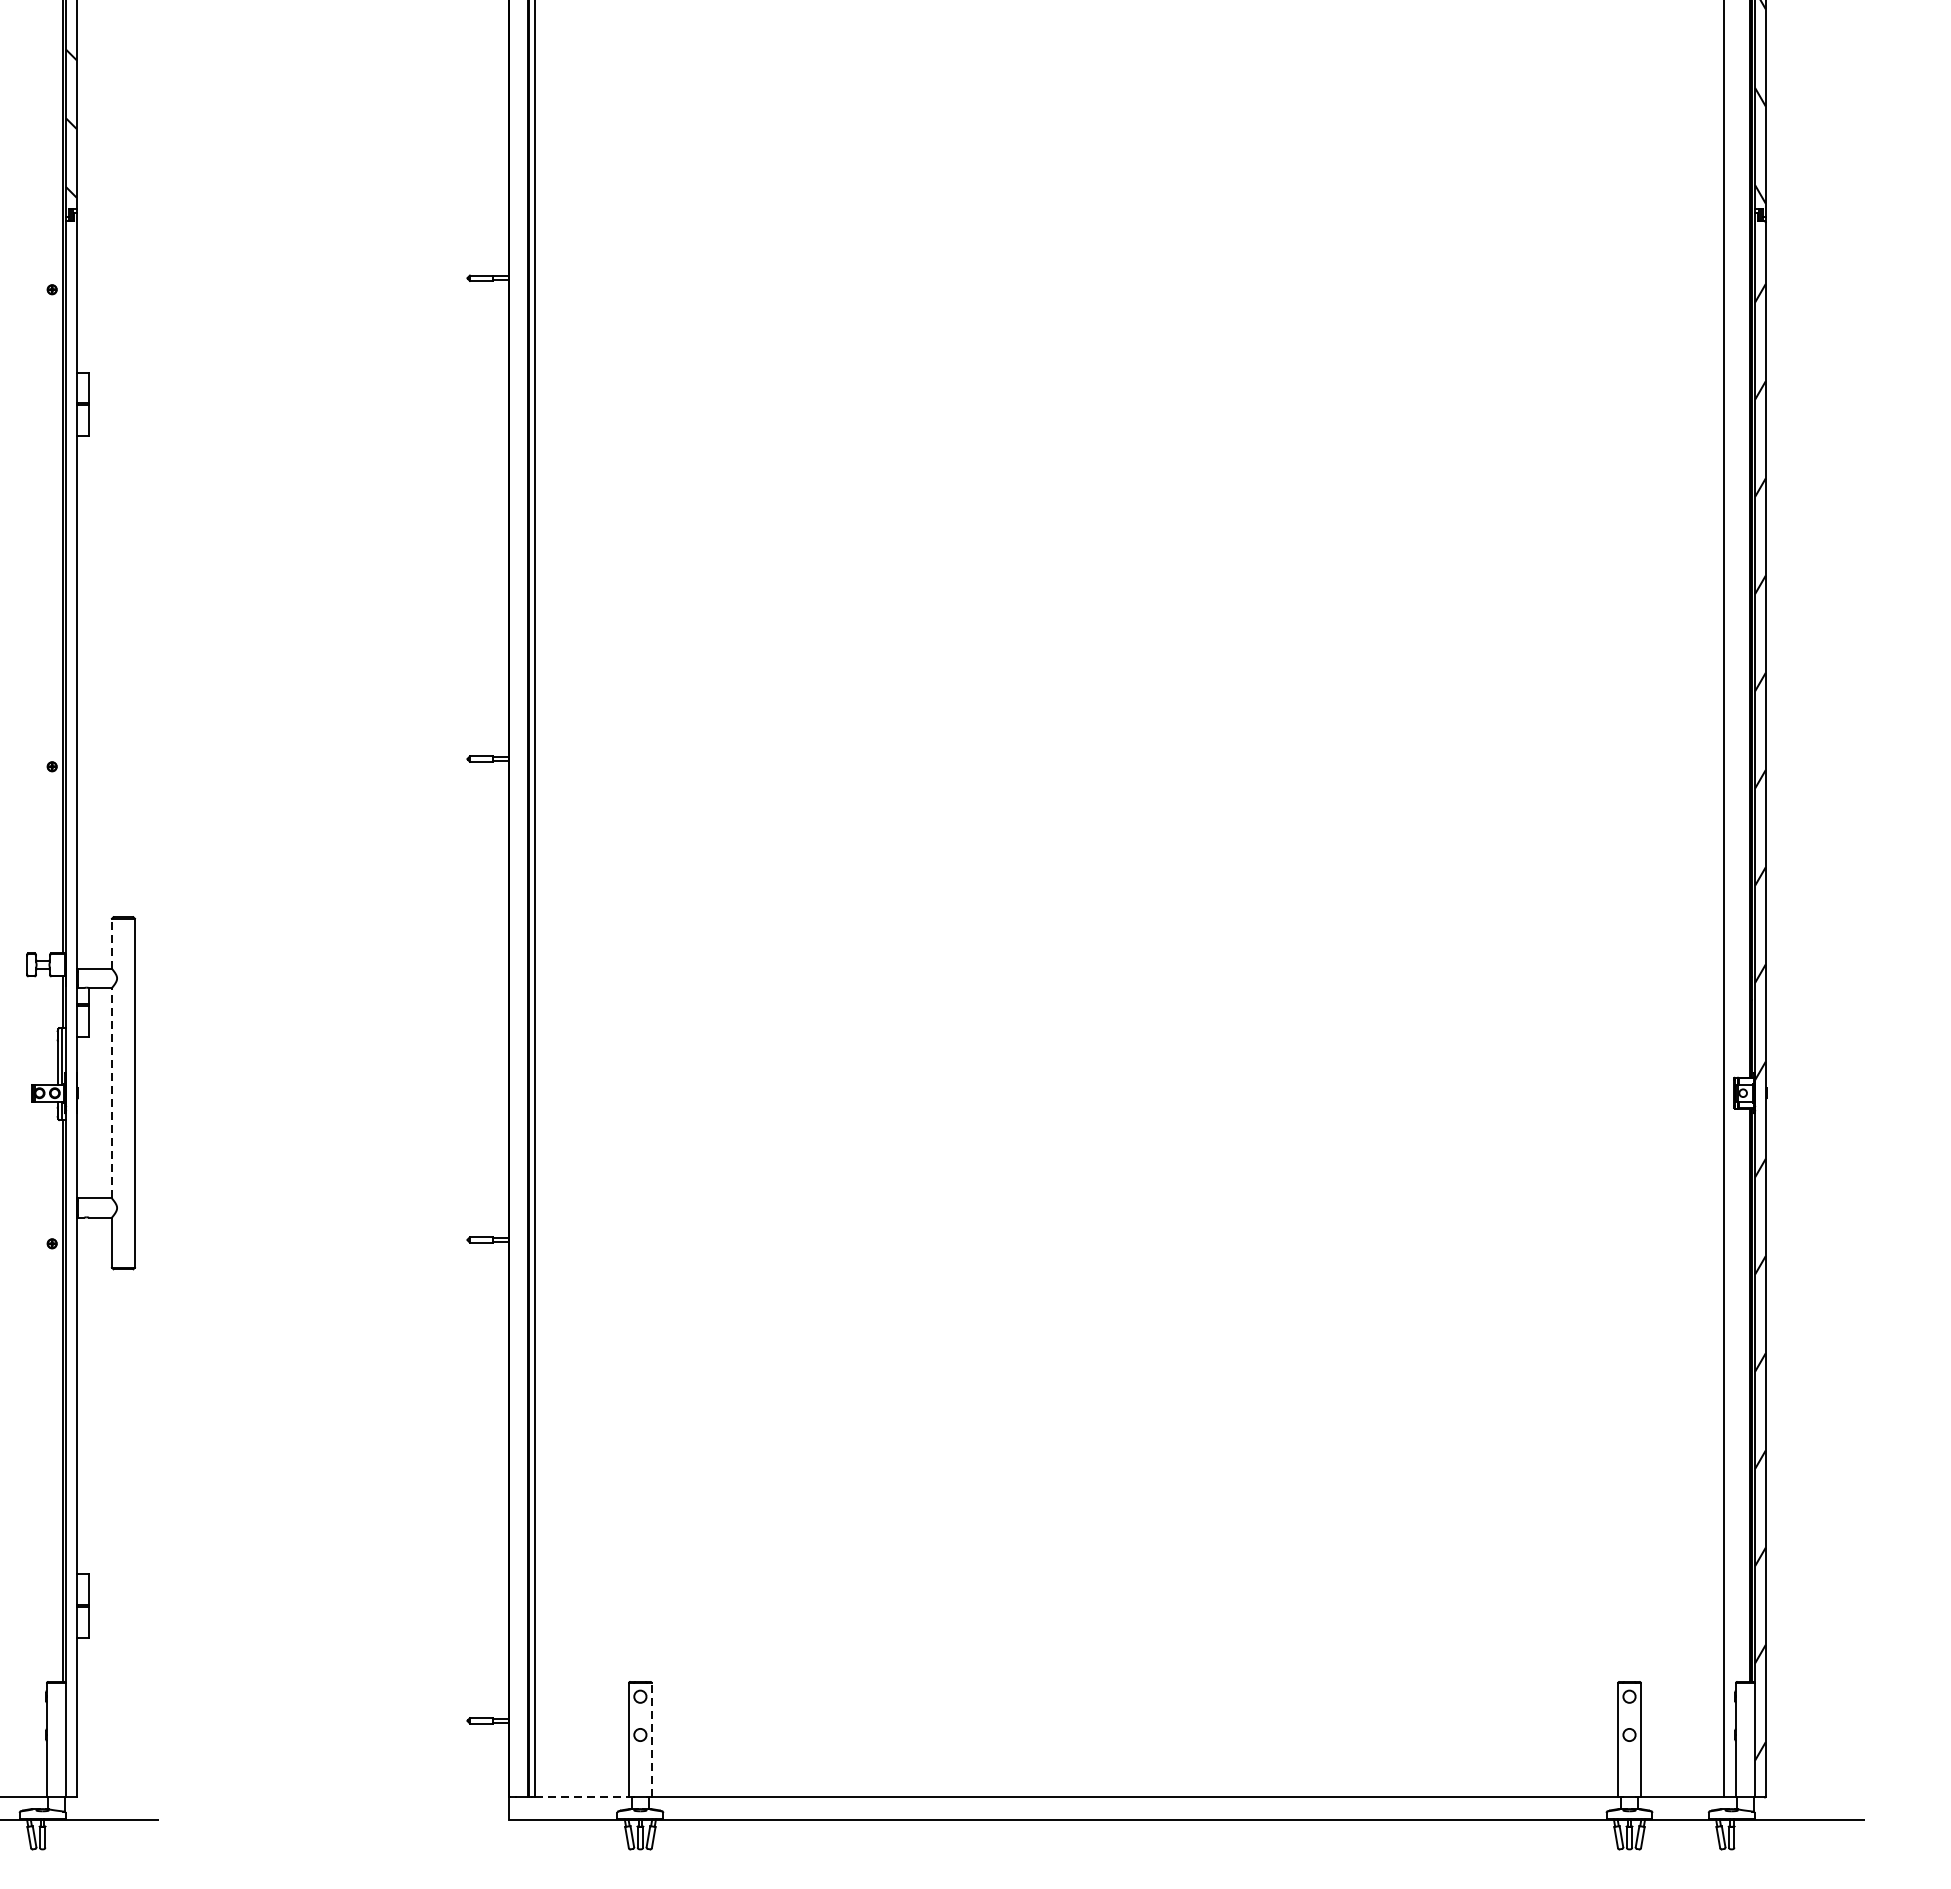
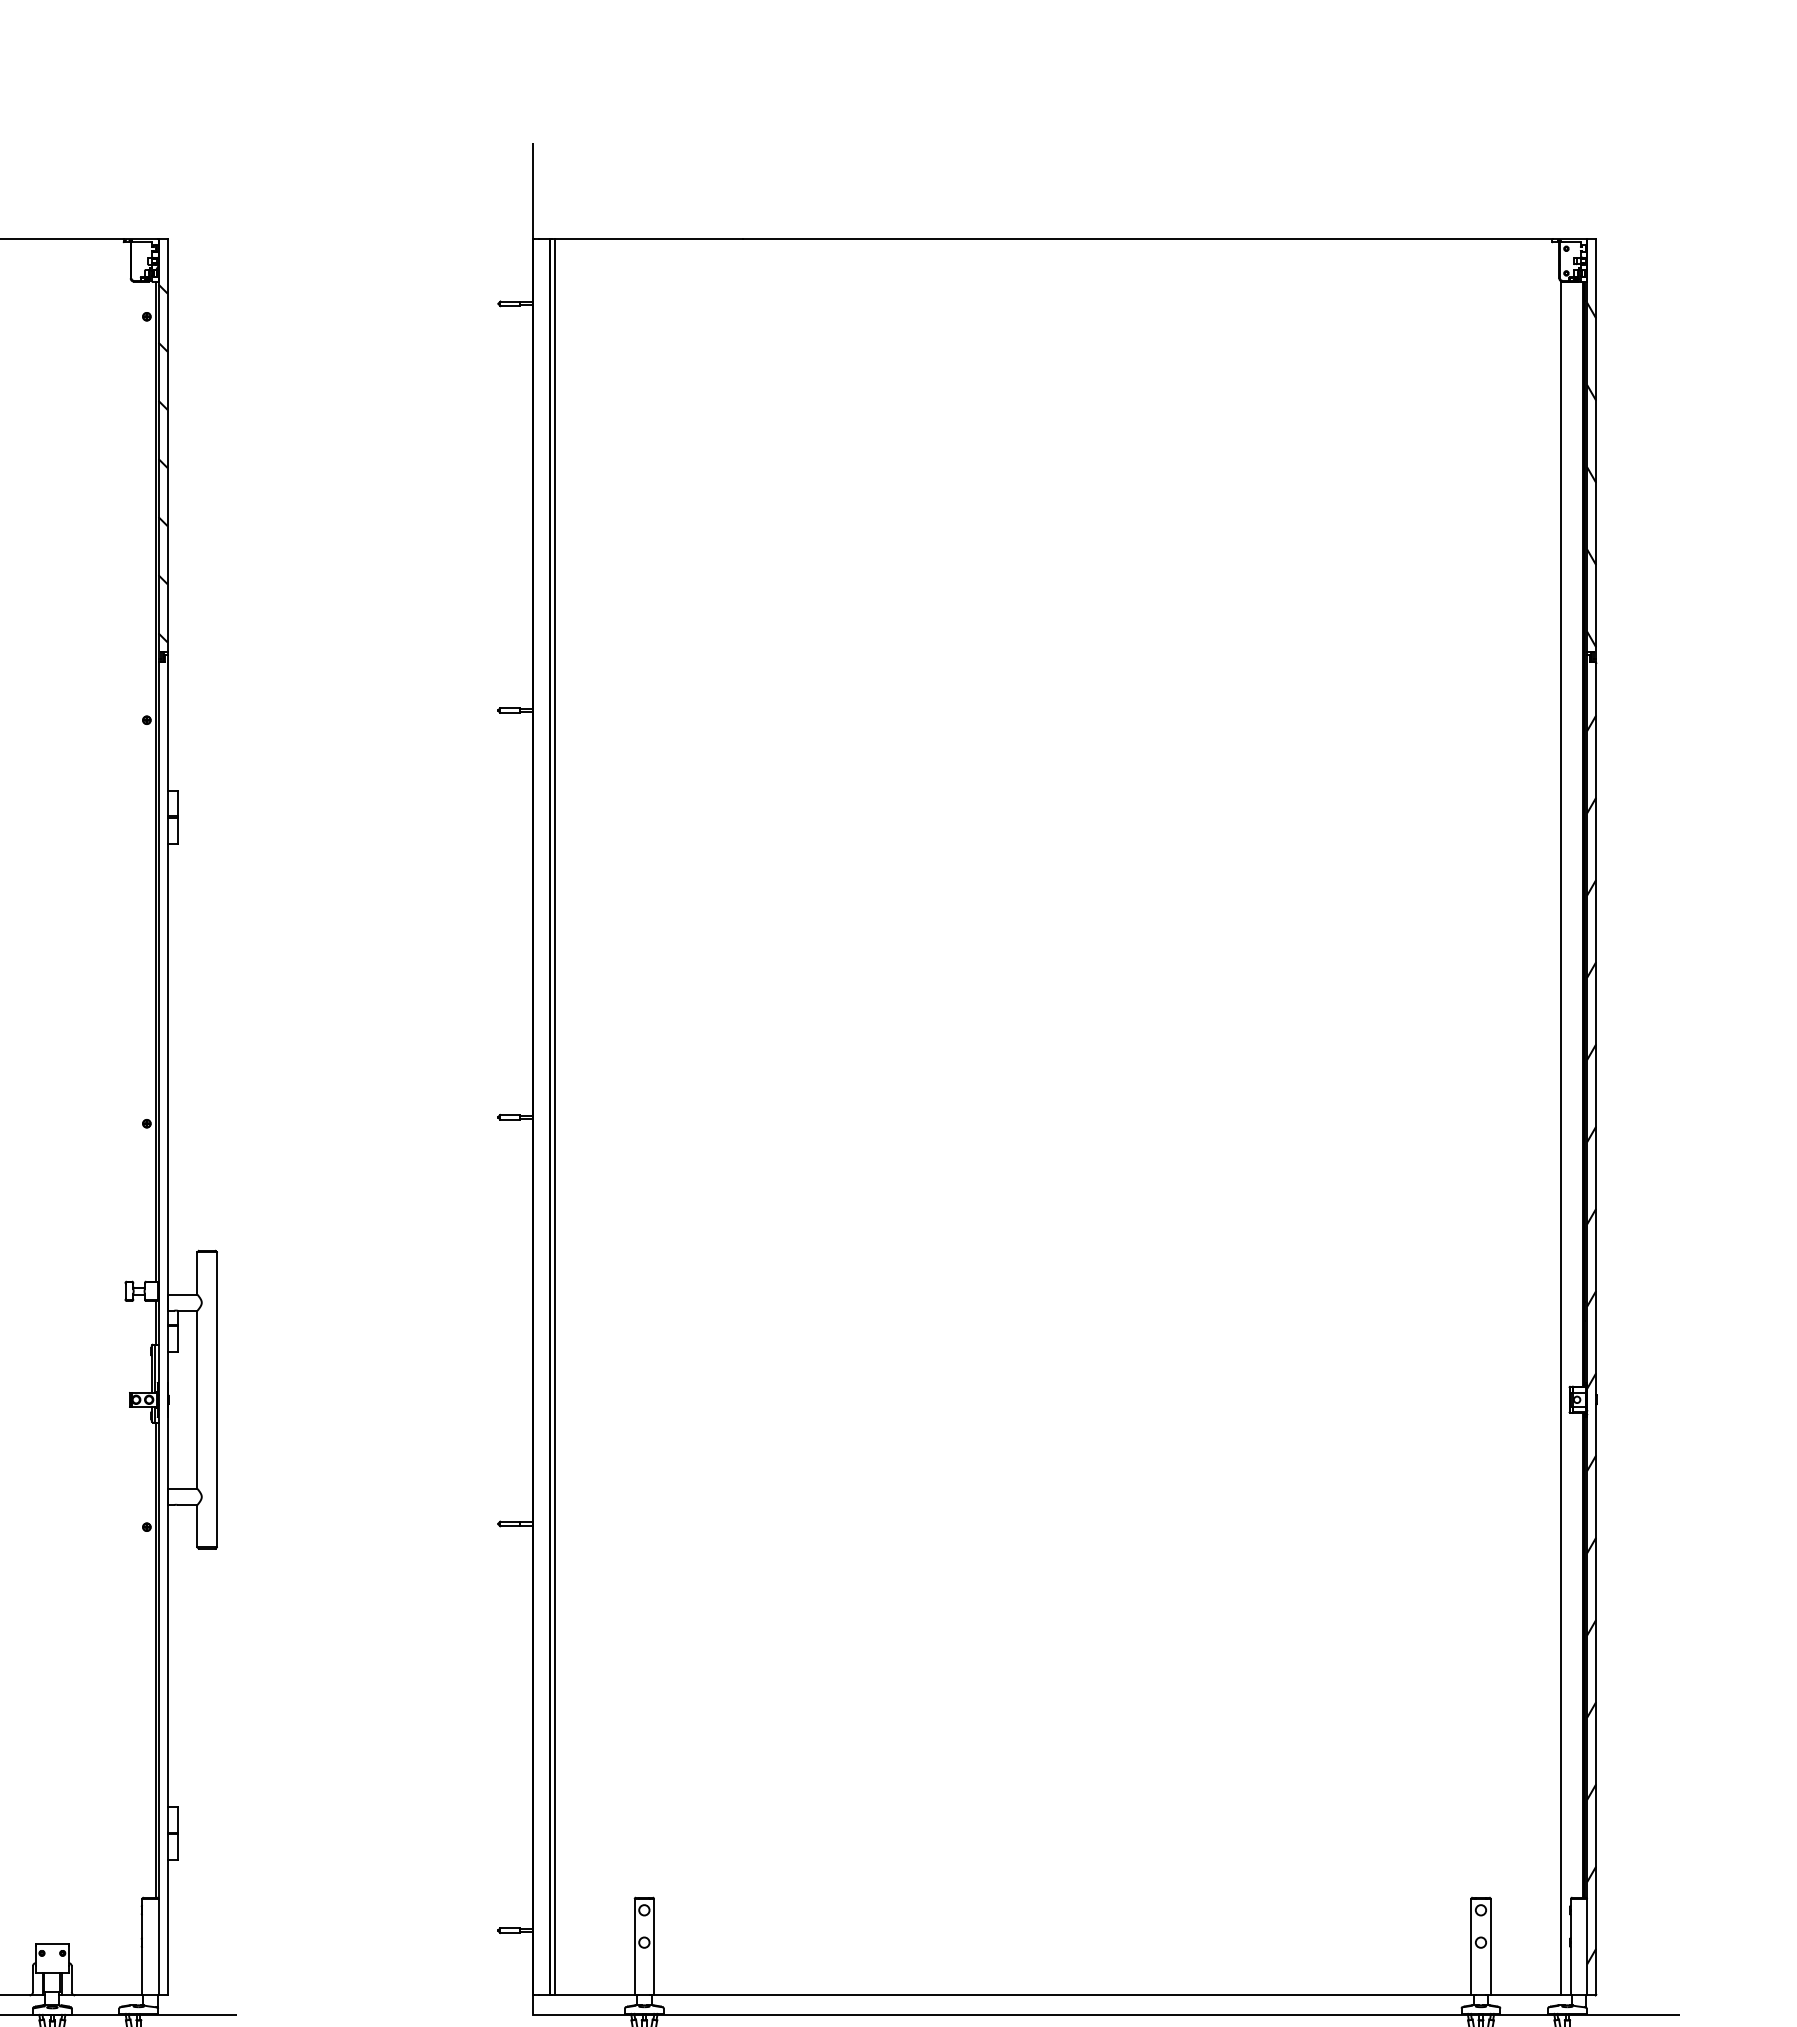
line: (112, 942) -> (197, 1272), dashed -> solid
line: (112, 1092) -> (197, 1399), dashed -> solid
line: (652, 1739) -> (654, 1946), dashed -> solid
line: (581, 1797) -> (594, 1995), dashed -> solid

